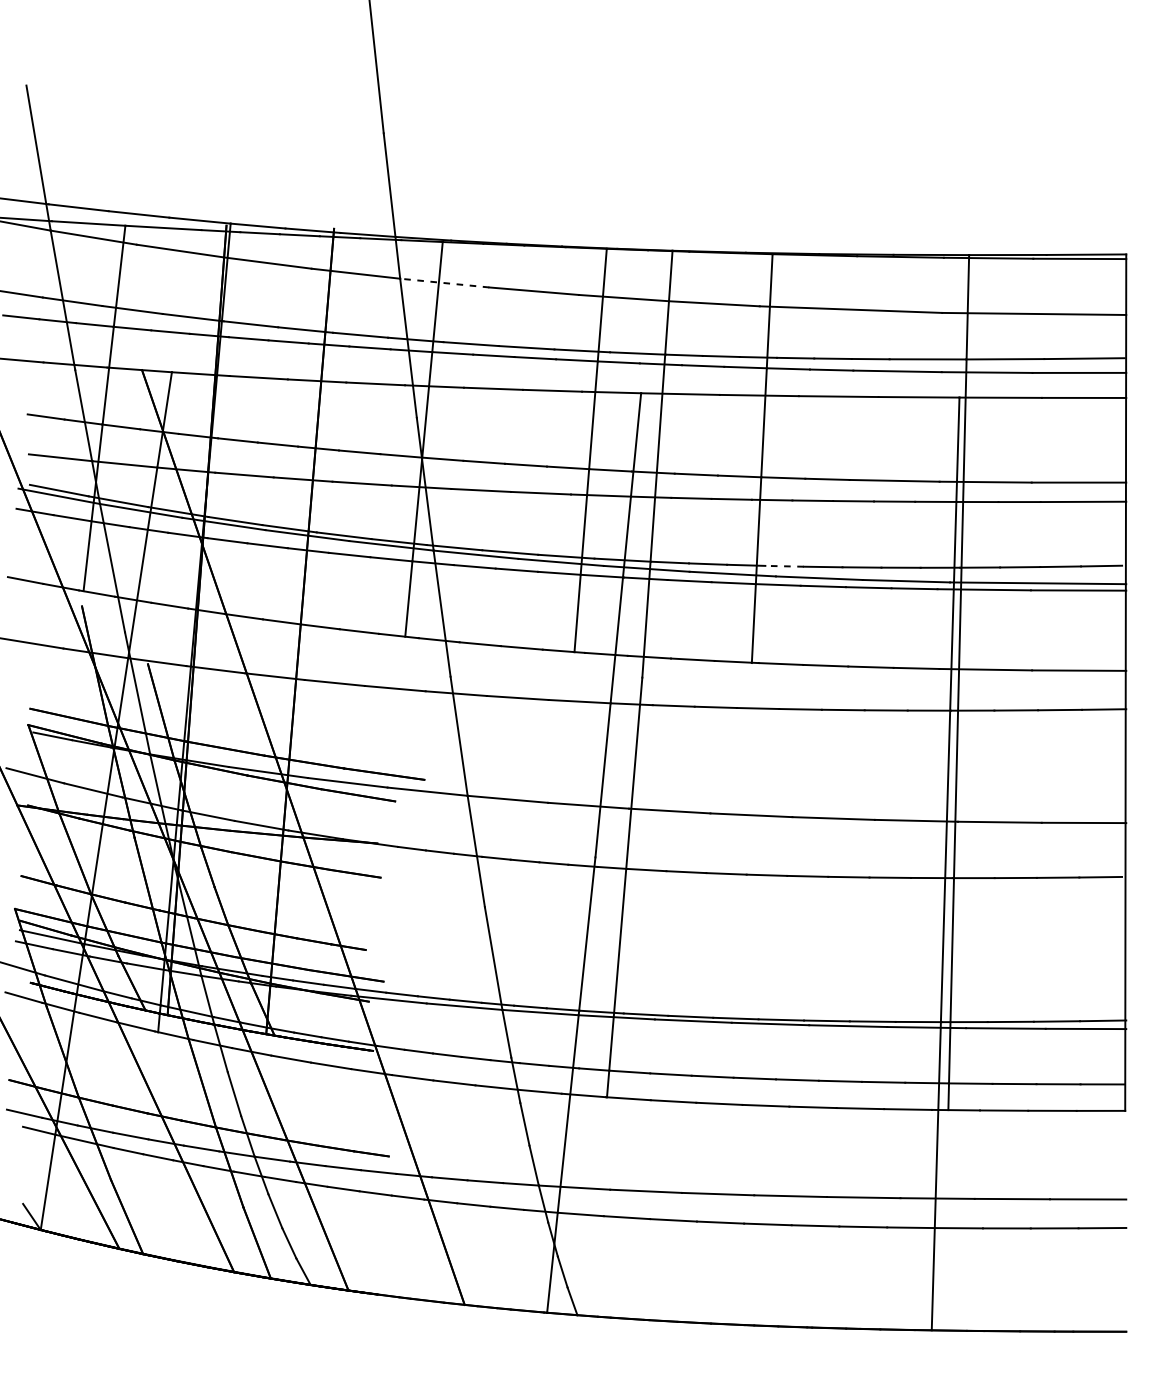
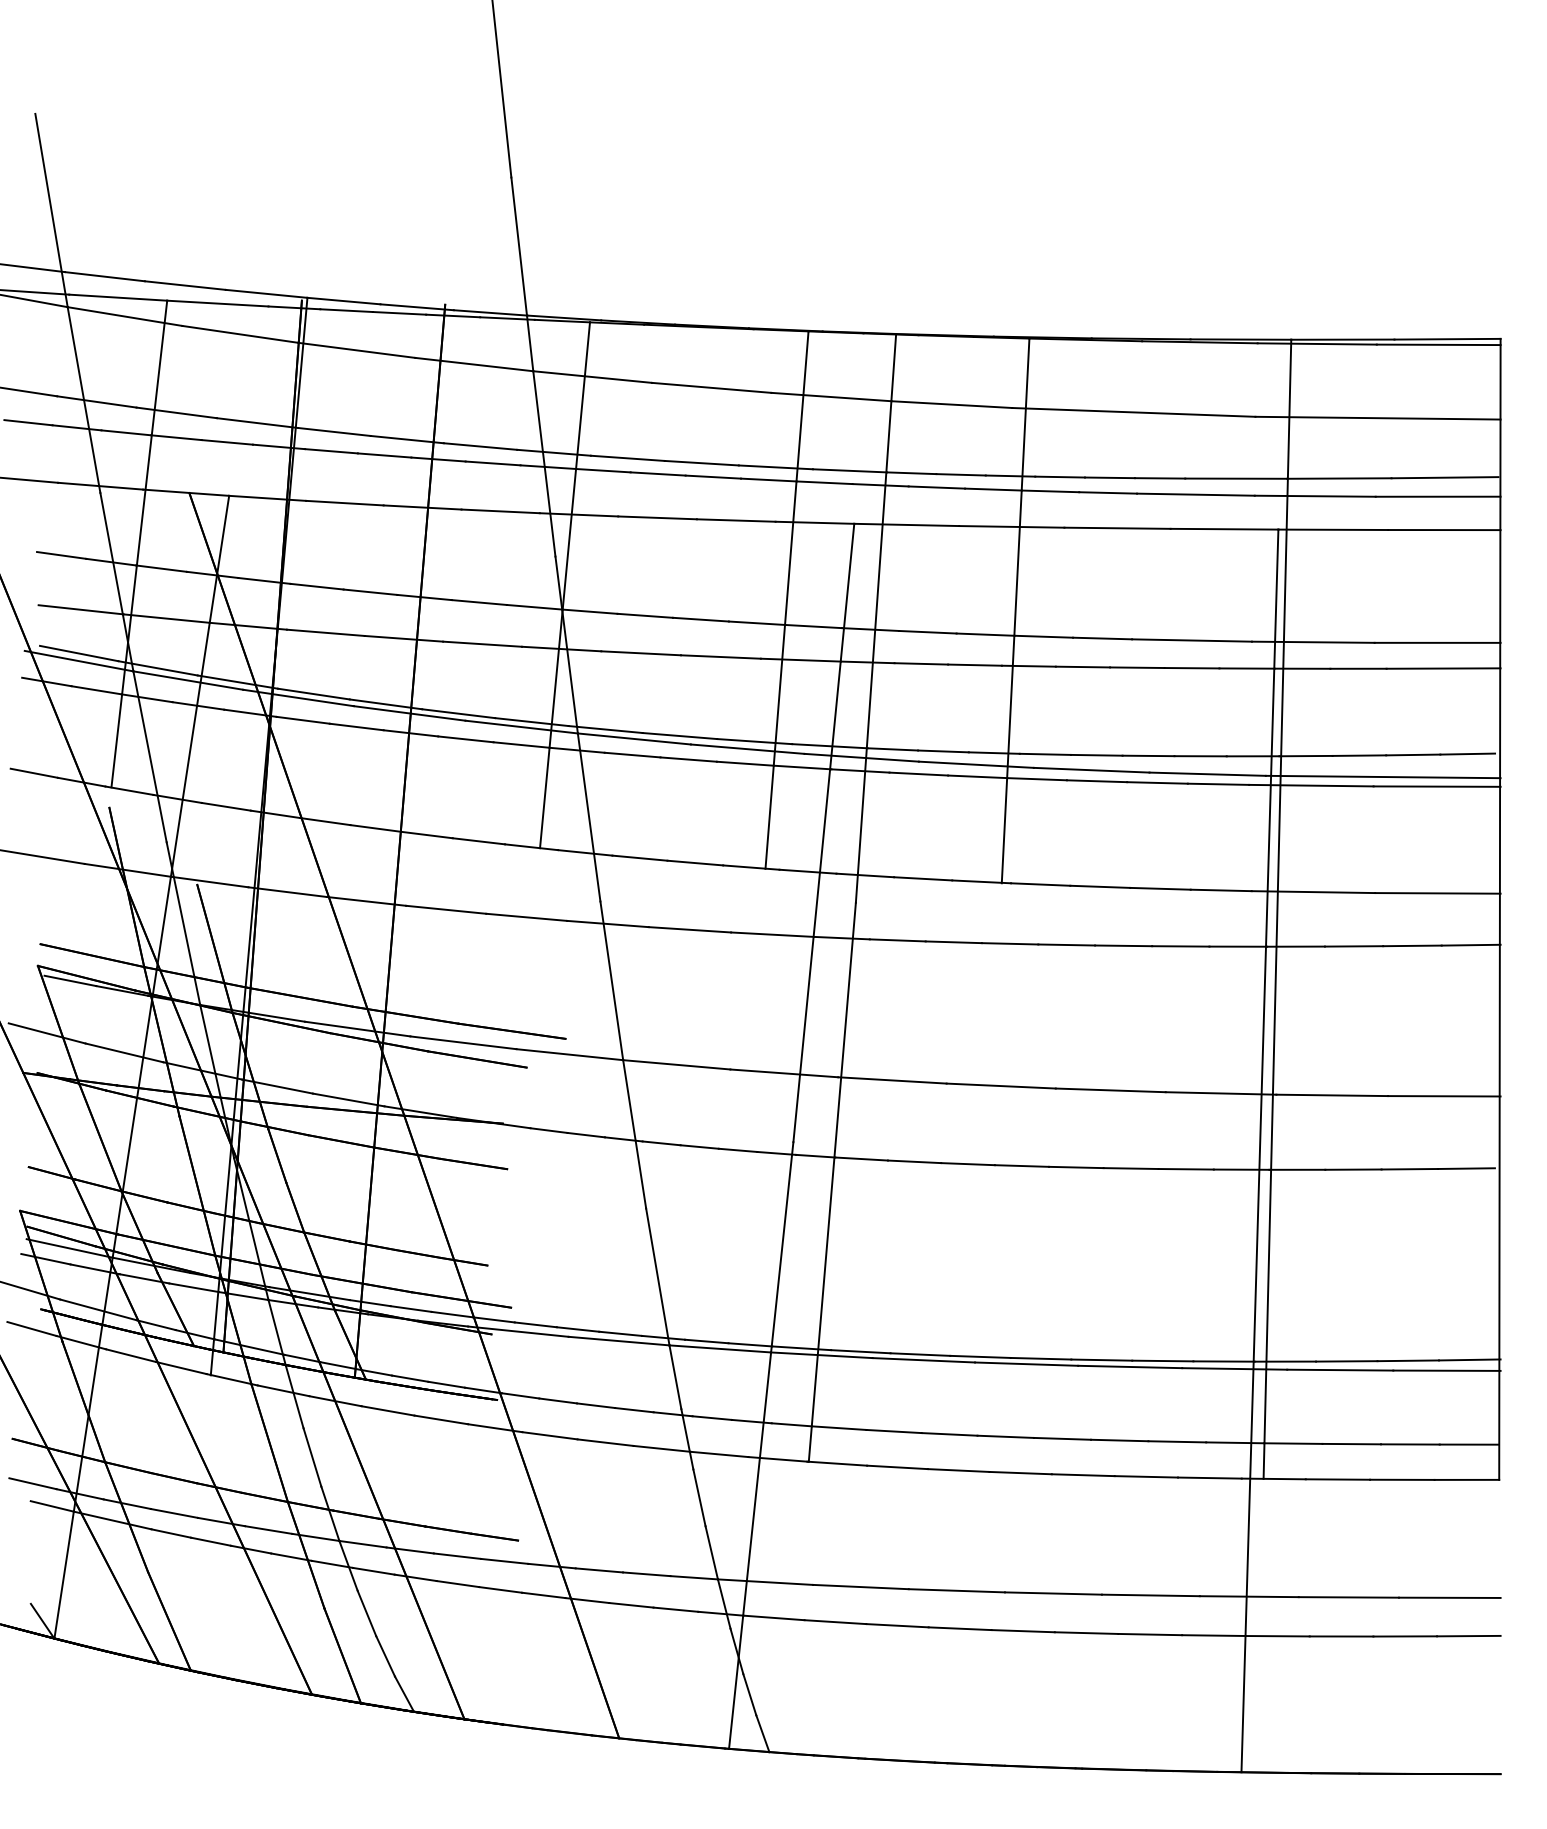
line: (444, 283) -> (592, 377), dashed -> solid
line: (784, 566) -> (1045, 754), dashed -> solid

